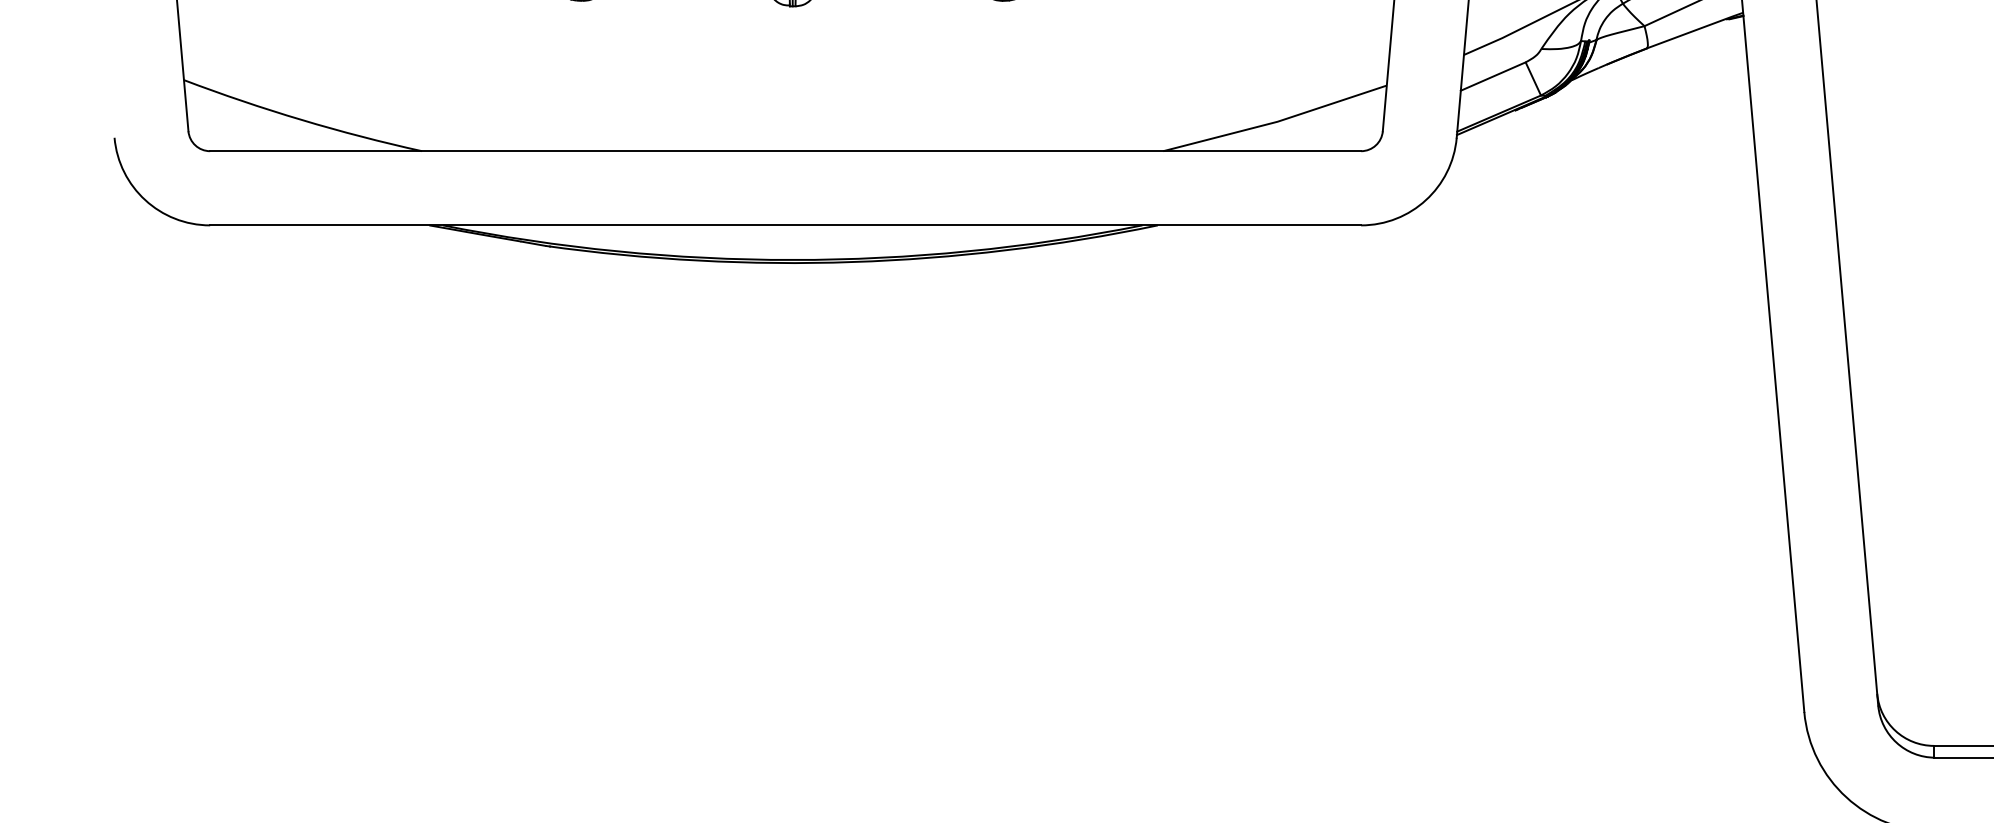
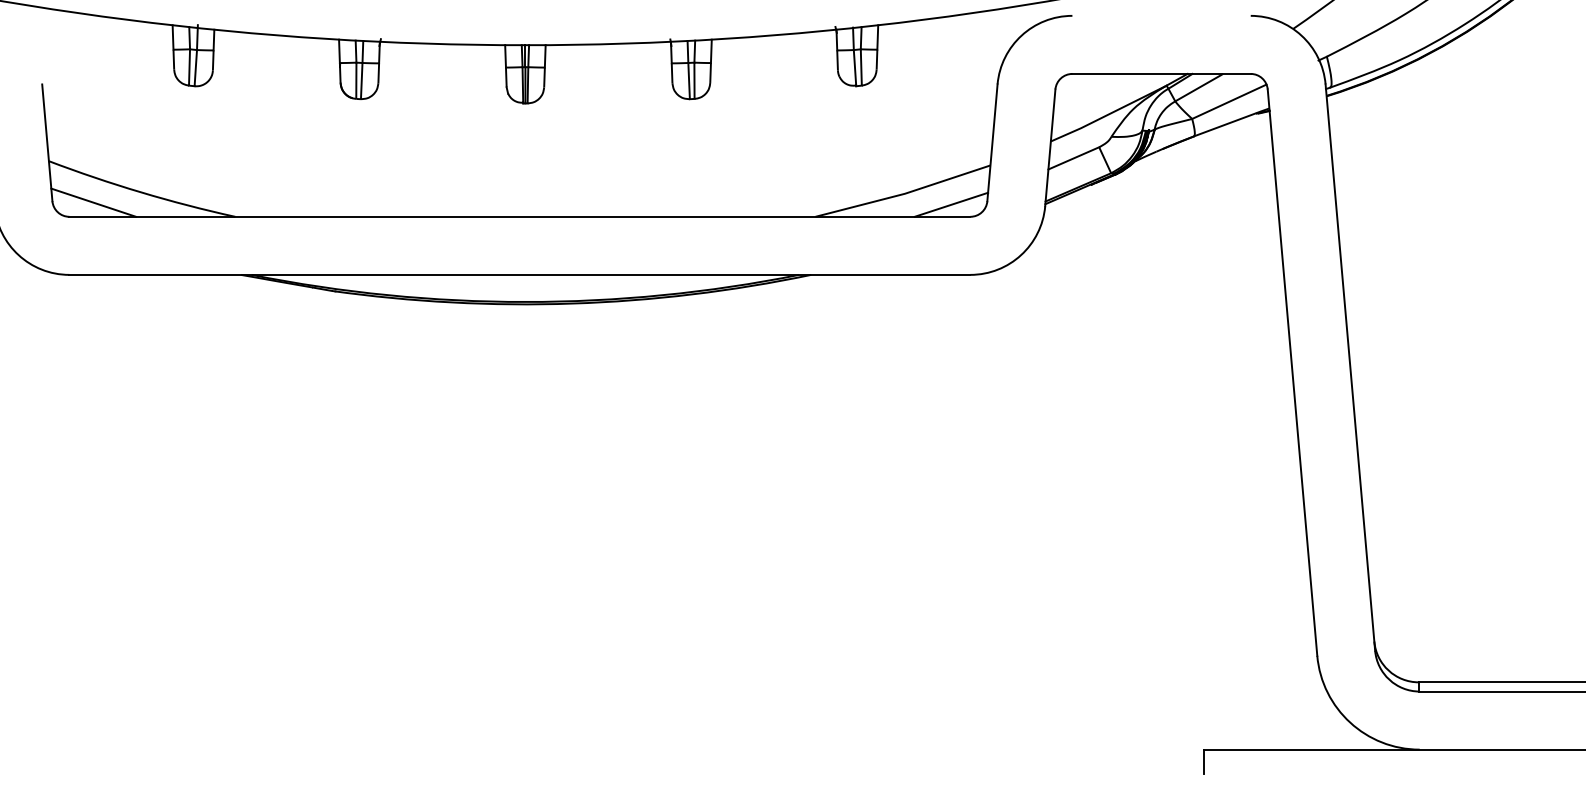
line: (240, 132) -> (93, 202), added
line: (1337, 135) -> (951, 204), added

